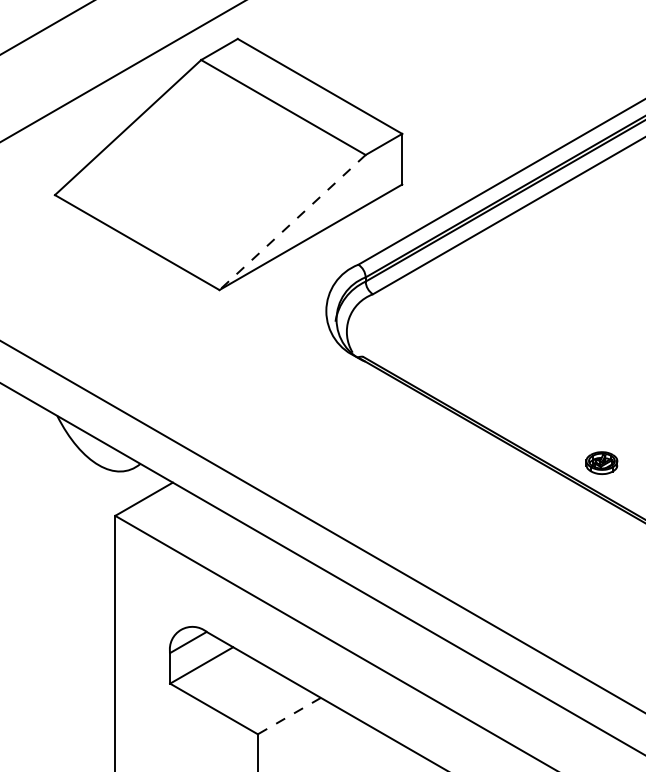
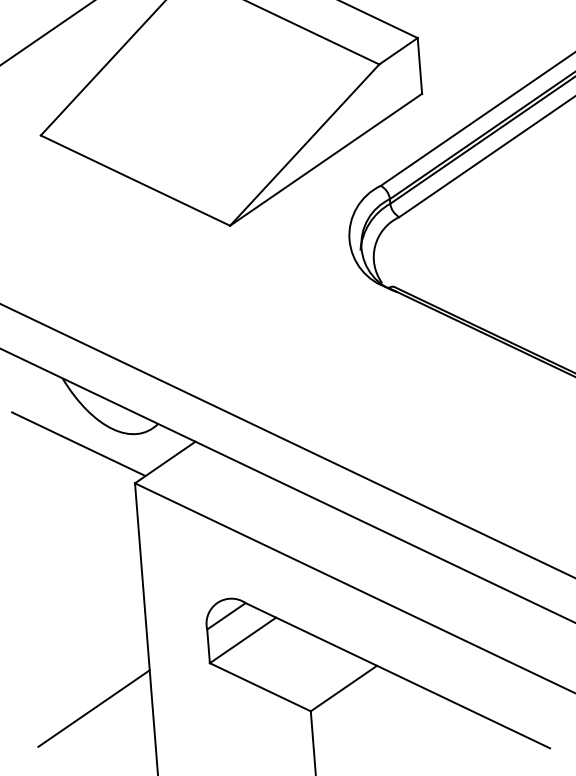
line: (292, 222) -> (304, 145), dashed -> solid
line: (67, 476) -> (78, 444), added
line: (62, 716) -> (94, 708), added
line: (288, 716) -> (342, 689), dashed -> solid

